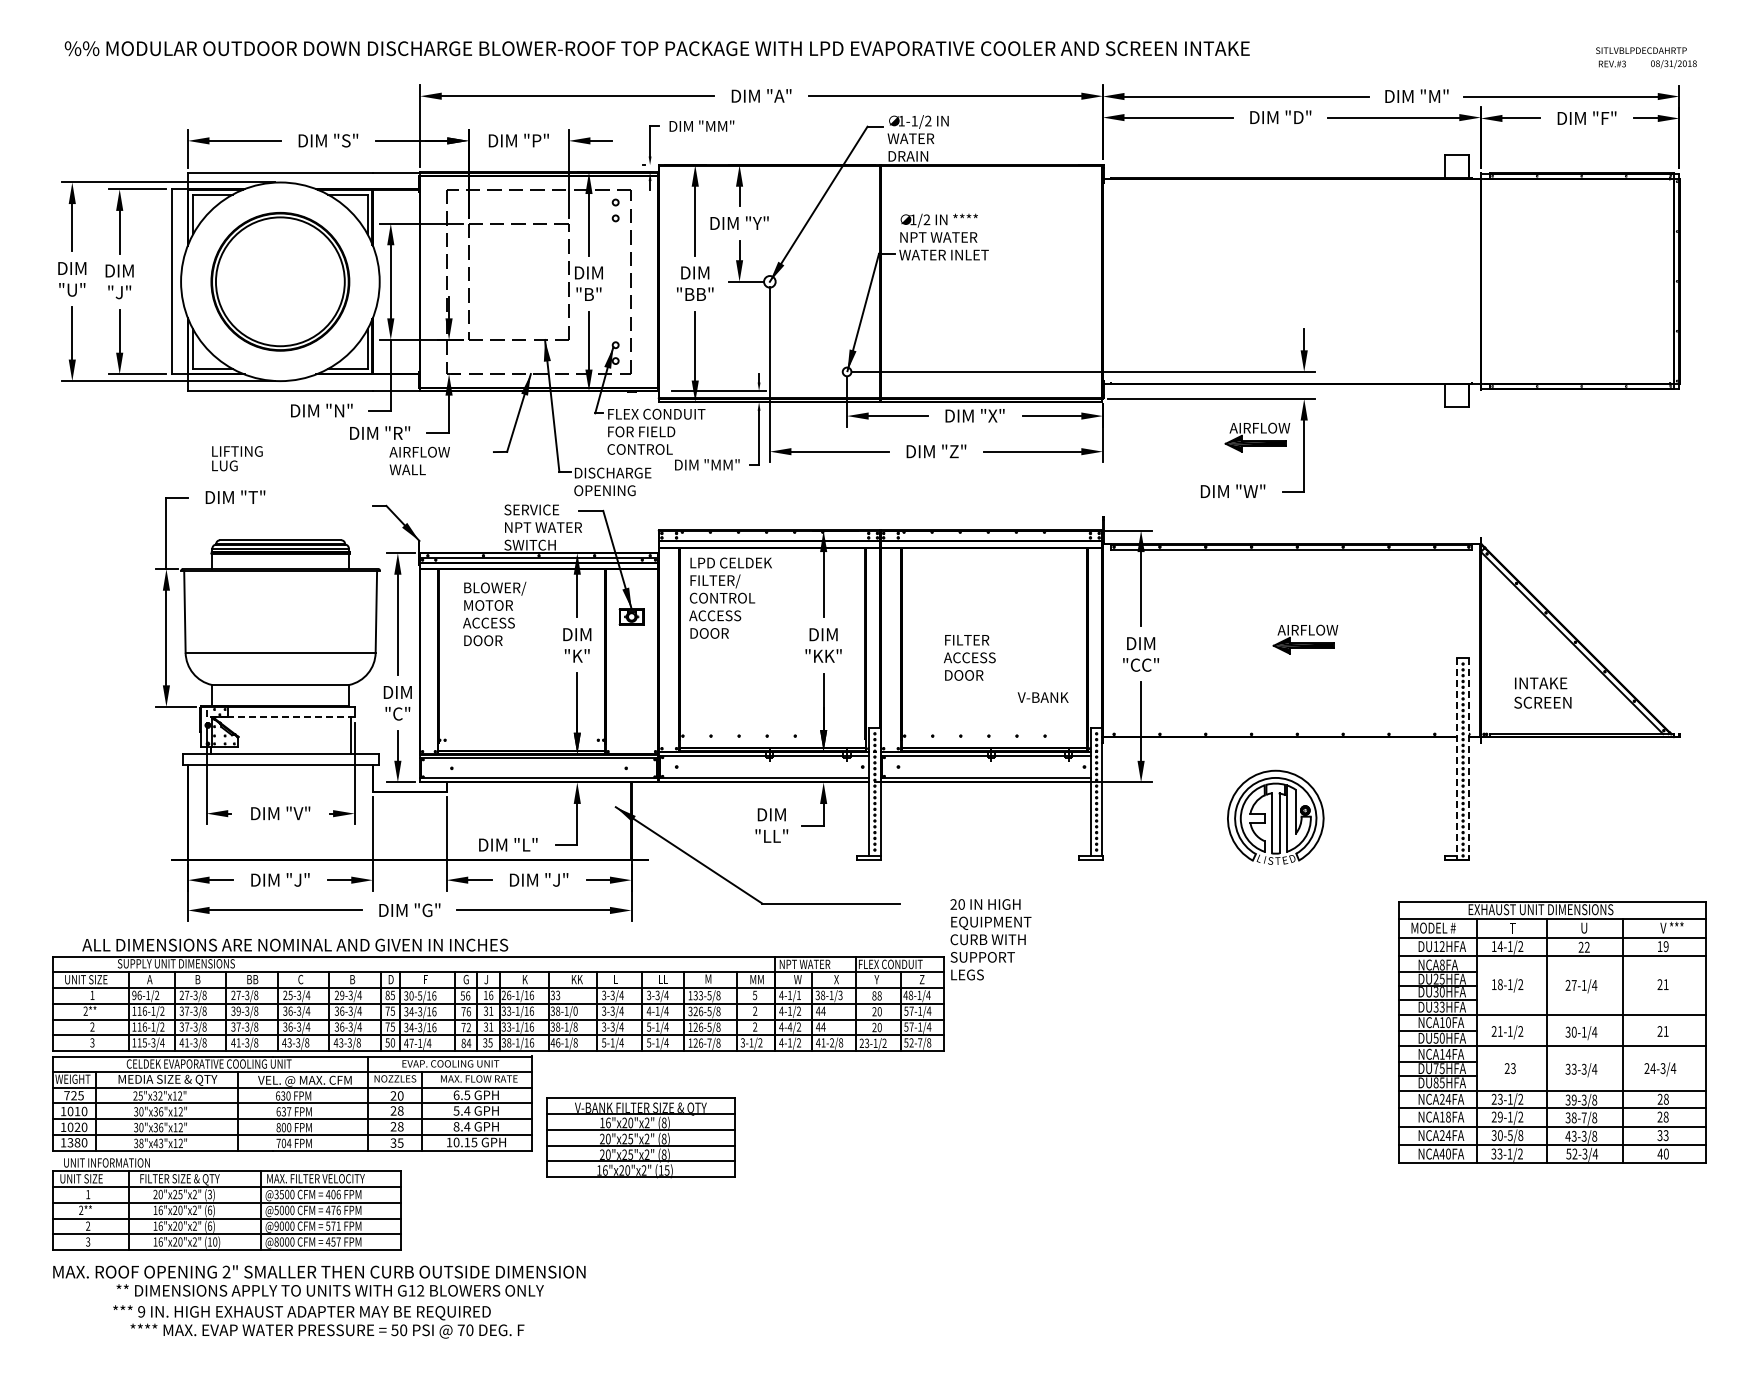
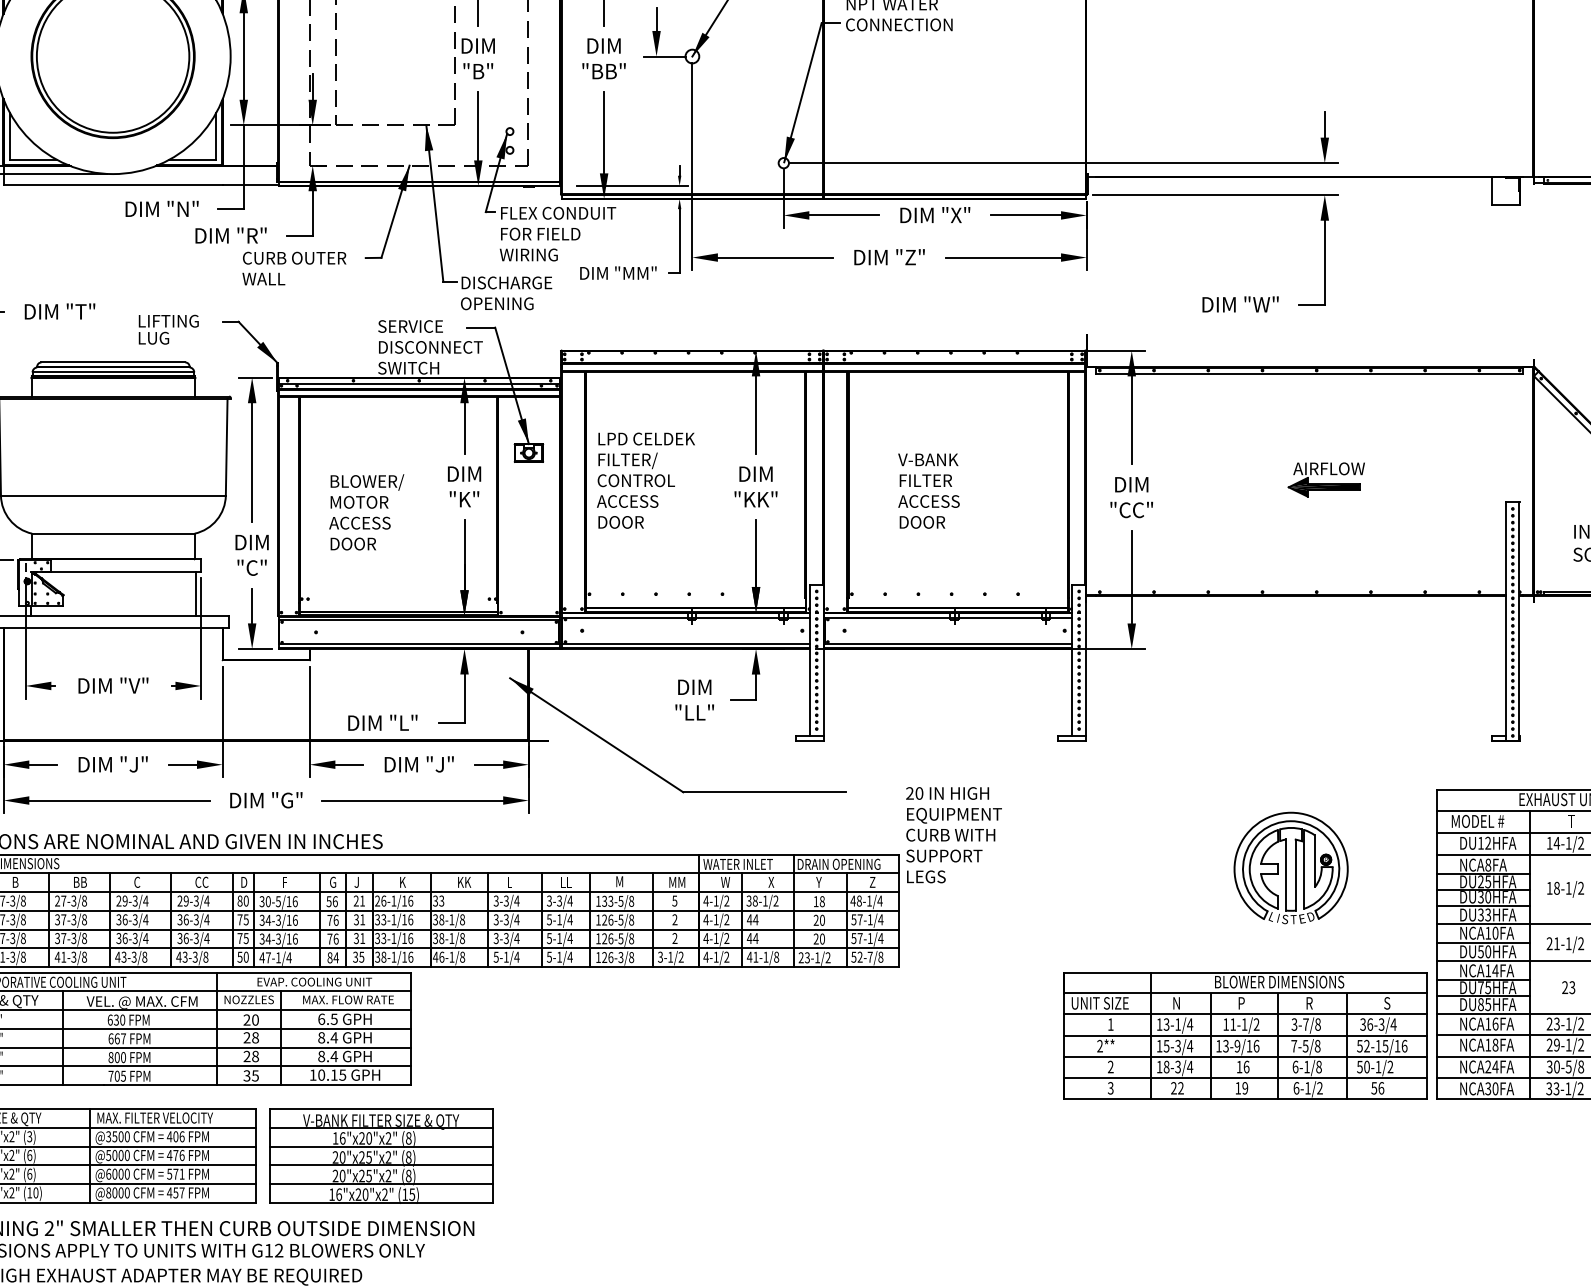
text: (944, 254) -> (899, 24), WATER INLET -> CONNECTION
part: (1257, 437) -> (1269, 240), removed
text: (639, 449) -> (538, 254), CONTROL -> WIRING
text: (433, 451) -> (294, 257), AIRFLOW -> CURB OUTER
text: (237, 458) -> (168, 329), moved
text: (549, 527) -> (431, 347), NPT WATER -> DISCONNECT
text: (730, 597) -> (645, 479), moved
text: (494, 614) -> (366, 512), moved
text: (1042, 697) -> (927, 459), moved
line: (290, 717) -> (125, 572), dashed -> solid
line: (1457, 758) -> (1506, 620), dashed -> solid
line: (1468, 758) -> (1519, 620), dashed -> solid
part: (1275, 816) -> (1290, 866), moved
text: (808, 963) -> (738, 863), NPT WATER -> WATER INLET
text: (893, 964) -> (838, 864), FLEX CONDUIT -> DRAIN OPENING
text: (355, 979) -> (201, 882), B -> CC
text: (290, 994) -> (125, 899), 25-3/4 -> 29-3/4
text: (392, 994) -> (245, 899), 85 -> 80
text: (798, 994) -> (726, 899), 4-1/1 -> 4-1/2
text: (488, 995) -> (359, 901), 16 -> 21
text: (874, 995) -> (816, 901), 88 -> 18
text: (840, 996) -> (775, 902), 38-1/3 -> 38-1/2
text: (238, 1010) -> (63, 918), 39-3/8 -> 37-3/8
text: (648, 1010) -> (548, 918), 4-1/4 -> 5-1/4
text: (575, 1011) -> (462, 920), 38-1/0 -> 38-1/8
text: (690, 1011) -> (598, 920), 326-5/8 -> 126-5/8
text: (789, 1026) -> (715, 937), 4-4/2 -> 4-1/2
text: (468, 1027) -> (335, 939), 72 -> 76
text: (709, 1042) -> (620, 956), 126-7/8 -> 126-3/8
text: (831, 1042) -> (765, 956), 41-2/8 -> 41-1/8
text: (1445, 1098) -> (1492, 1023), NCA24FA -> NCA16FA
part: (1236, 1109) -> (1244, 1036), added
text: (456, 1110) -> (321, 1037), 5.4 -> 8.4
text: (283, 1111) -> (116, 1038), 637 -> 667
part: (640, 1137) -> (380, 1155), moved
text: (288, 1143) -> (122, 1076), 704 -> 705
text: (1441, 1153) -> (1487, 1088), NCA40FA -> NCA30FA
text: (276, 1225) -> (108, 1173), @9000 -> @6000

